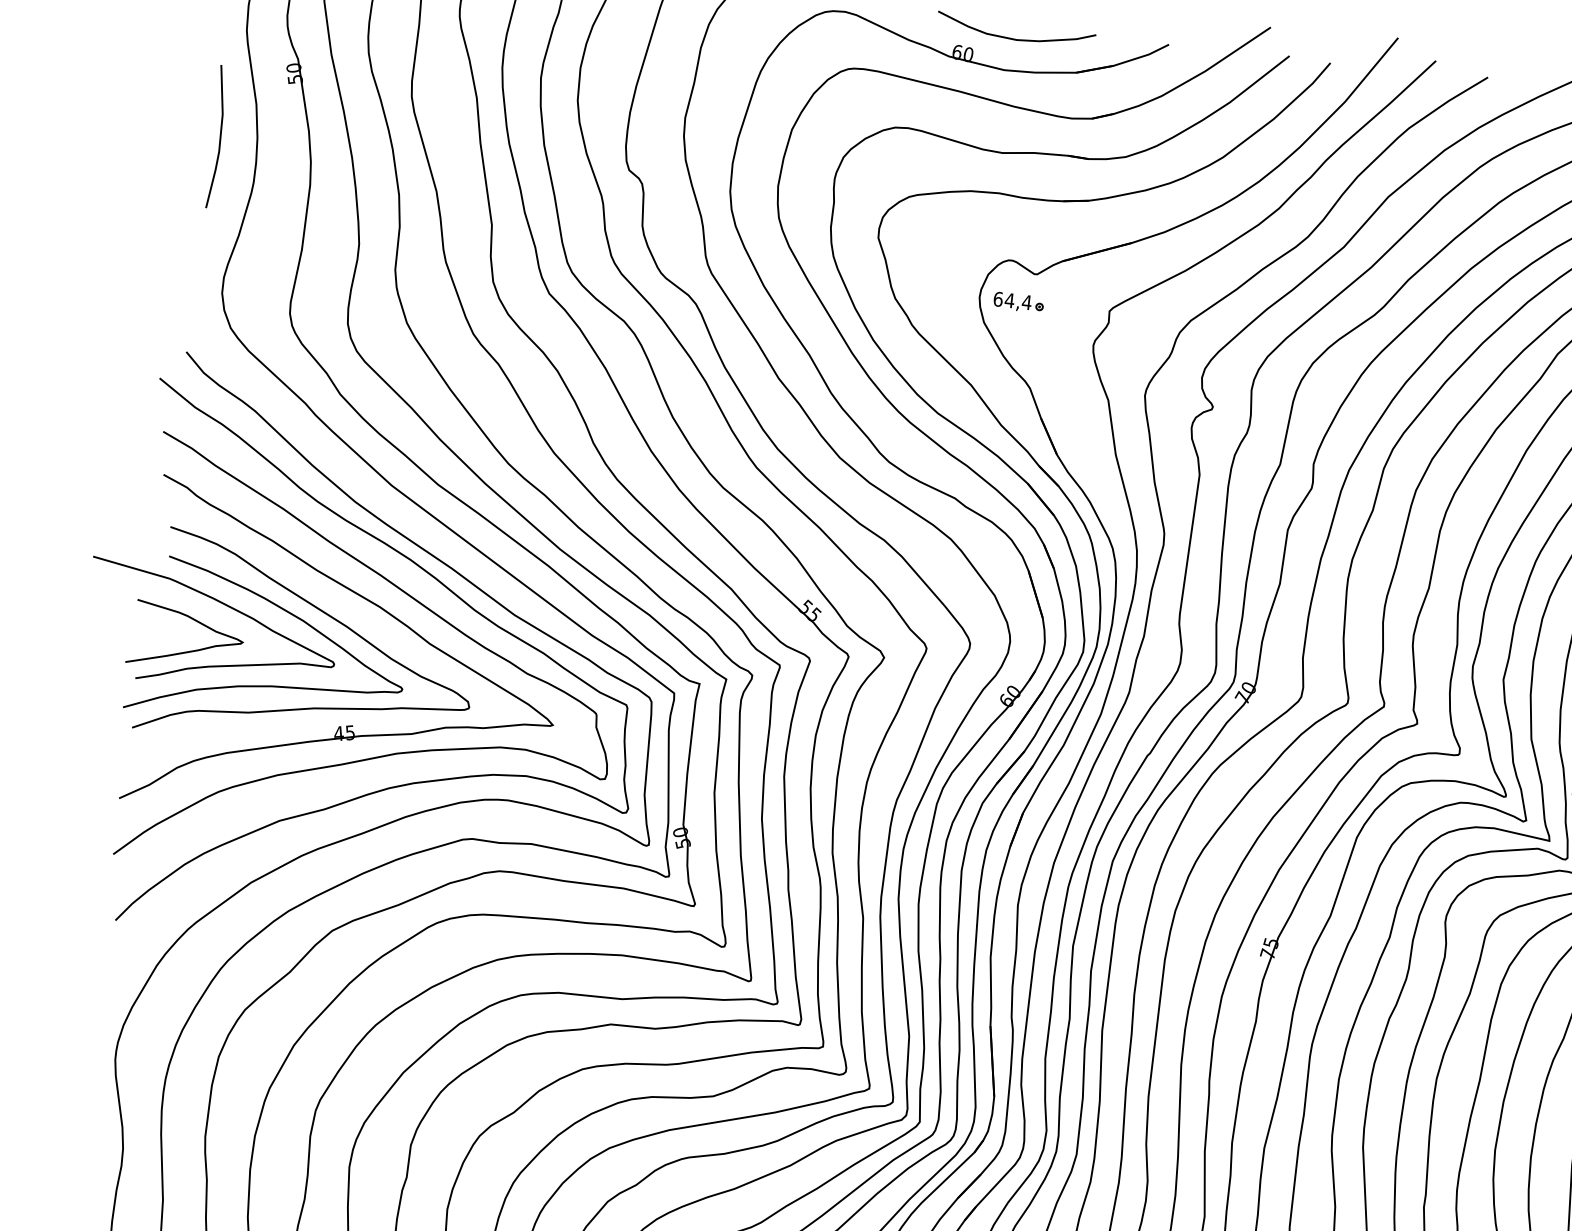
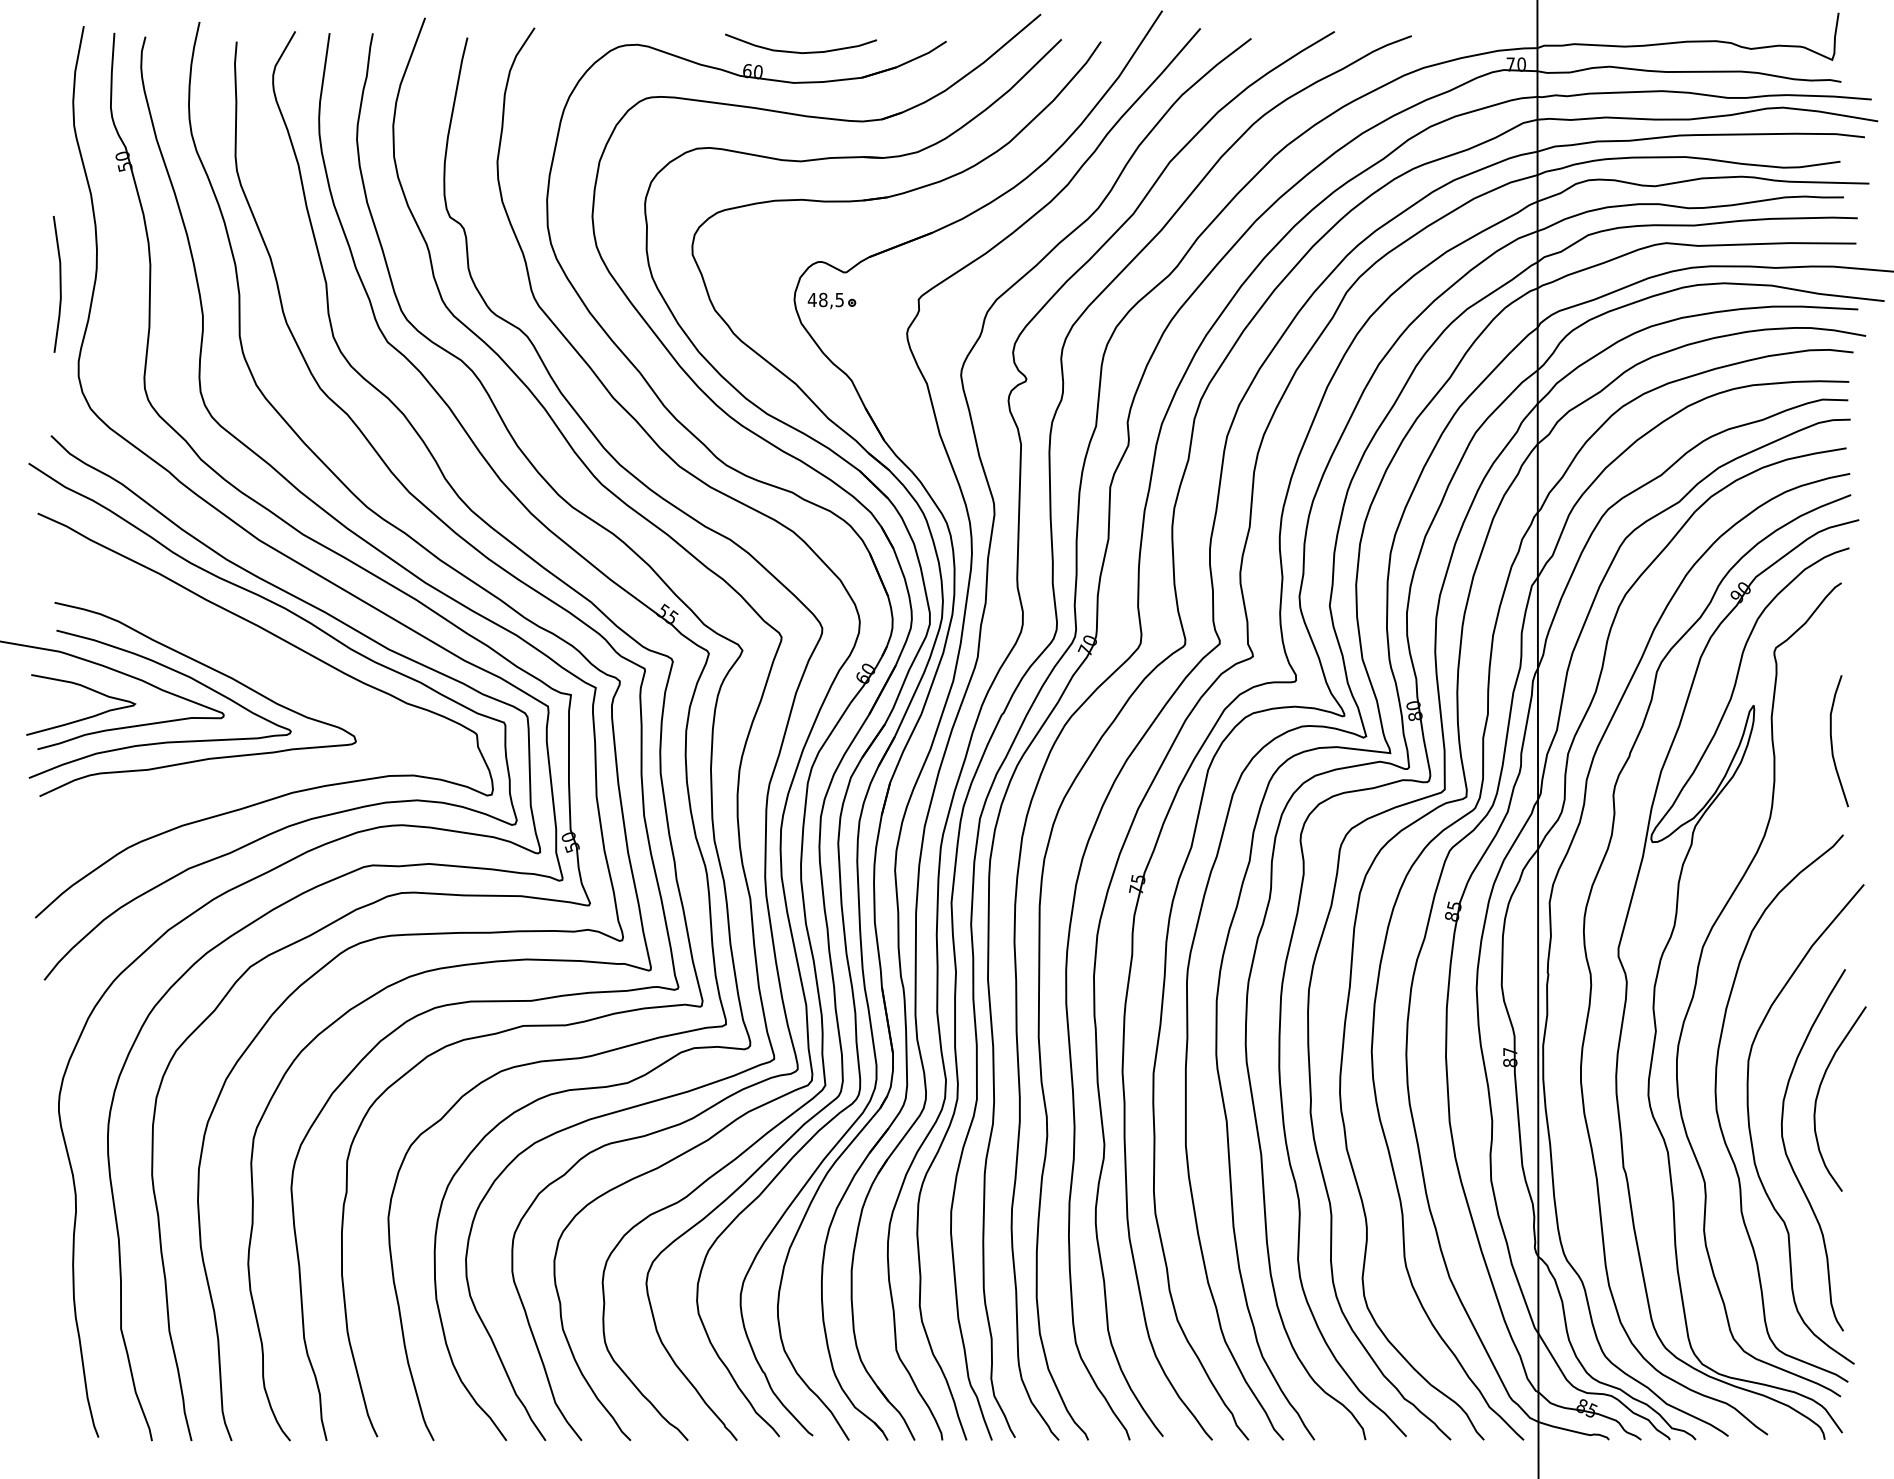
line: (219, 137) -> (59, 284), moved
text: (1012, 300) -> (825, 299), 64,4 -> 48,5
part: (381, 609) -> (262, 658), removed

